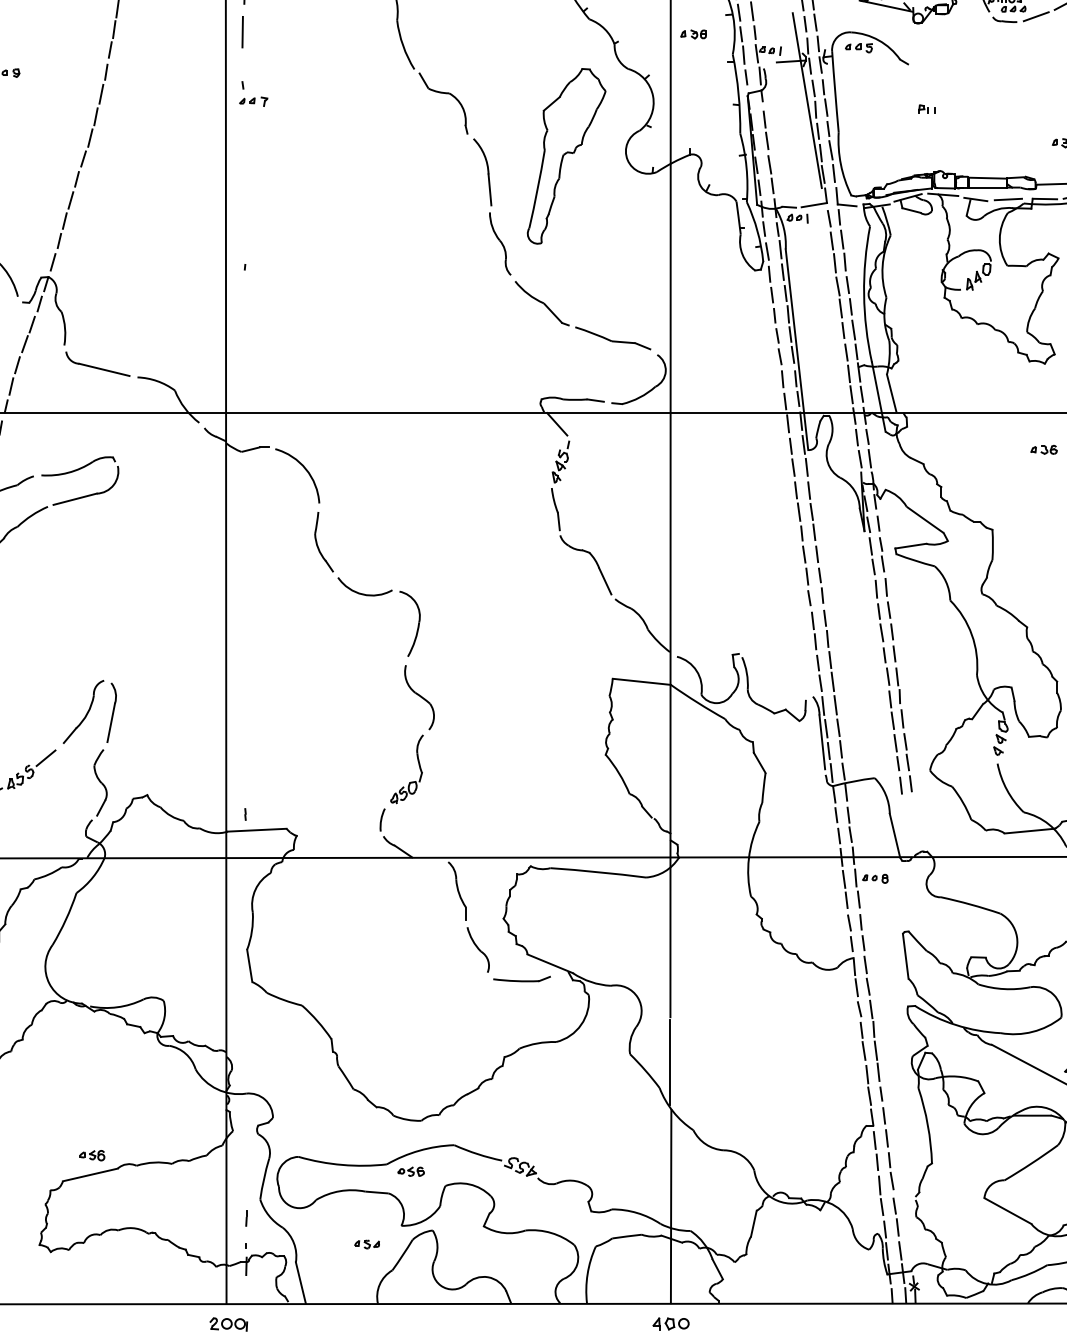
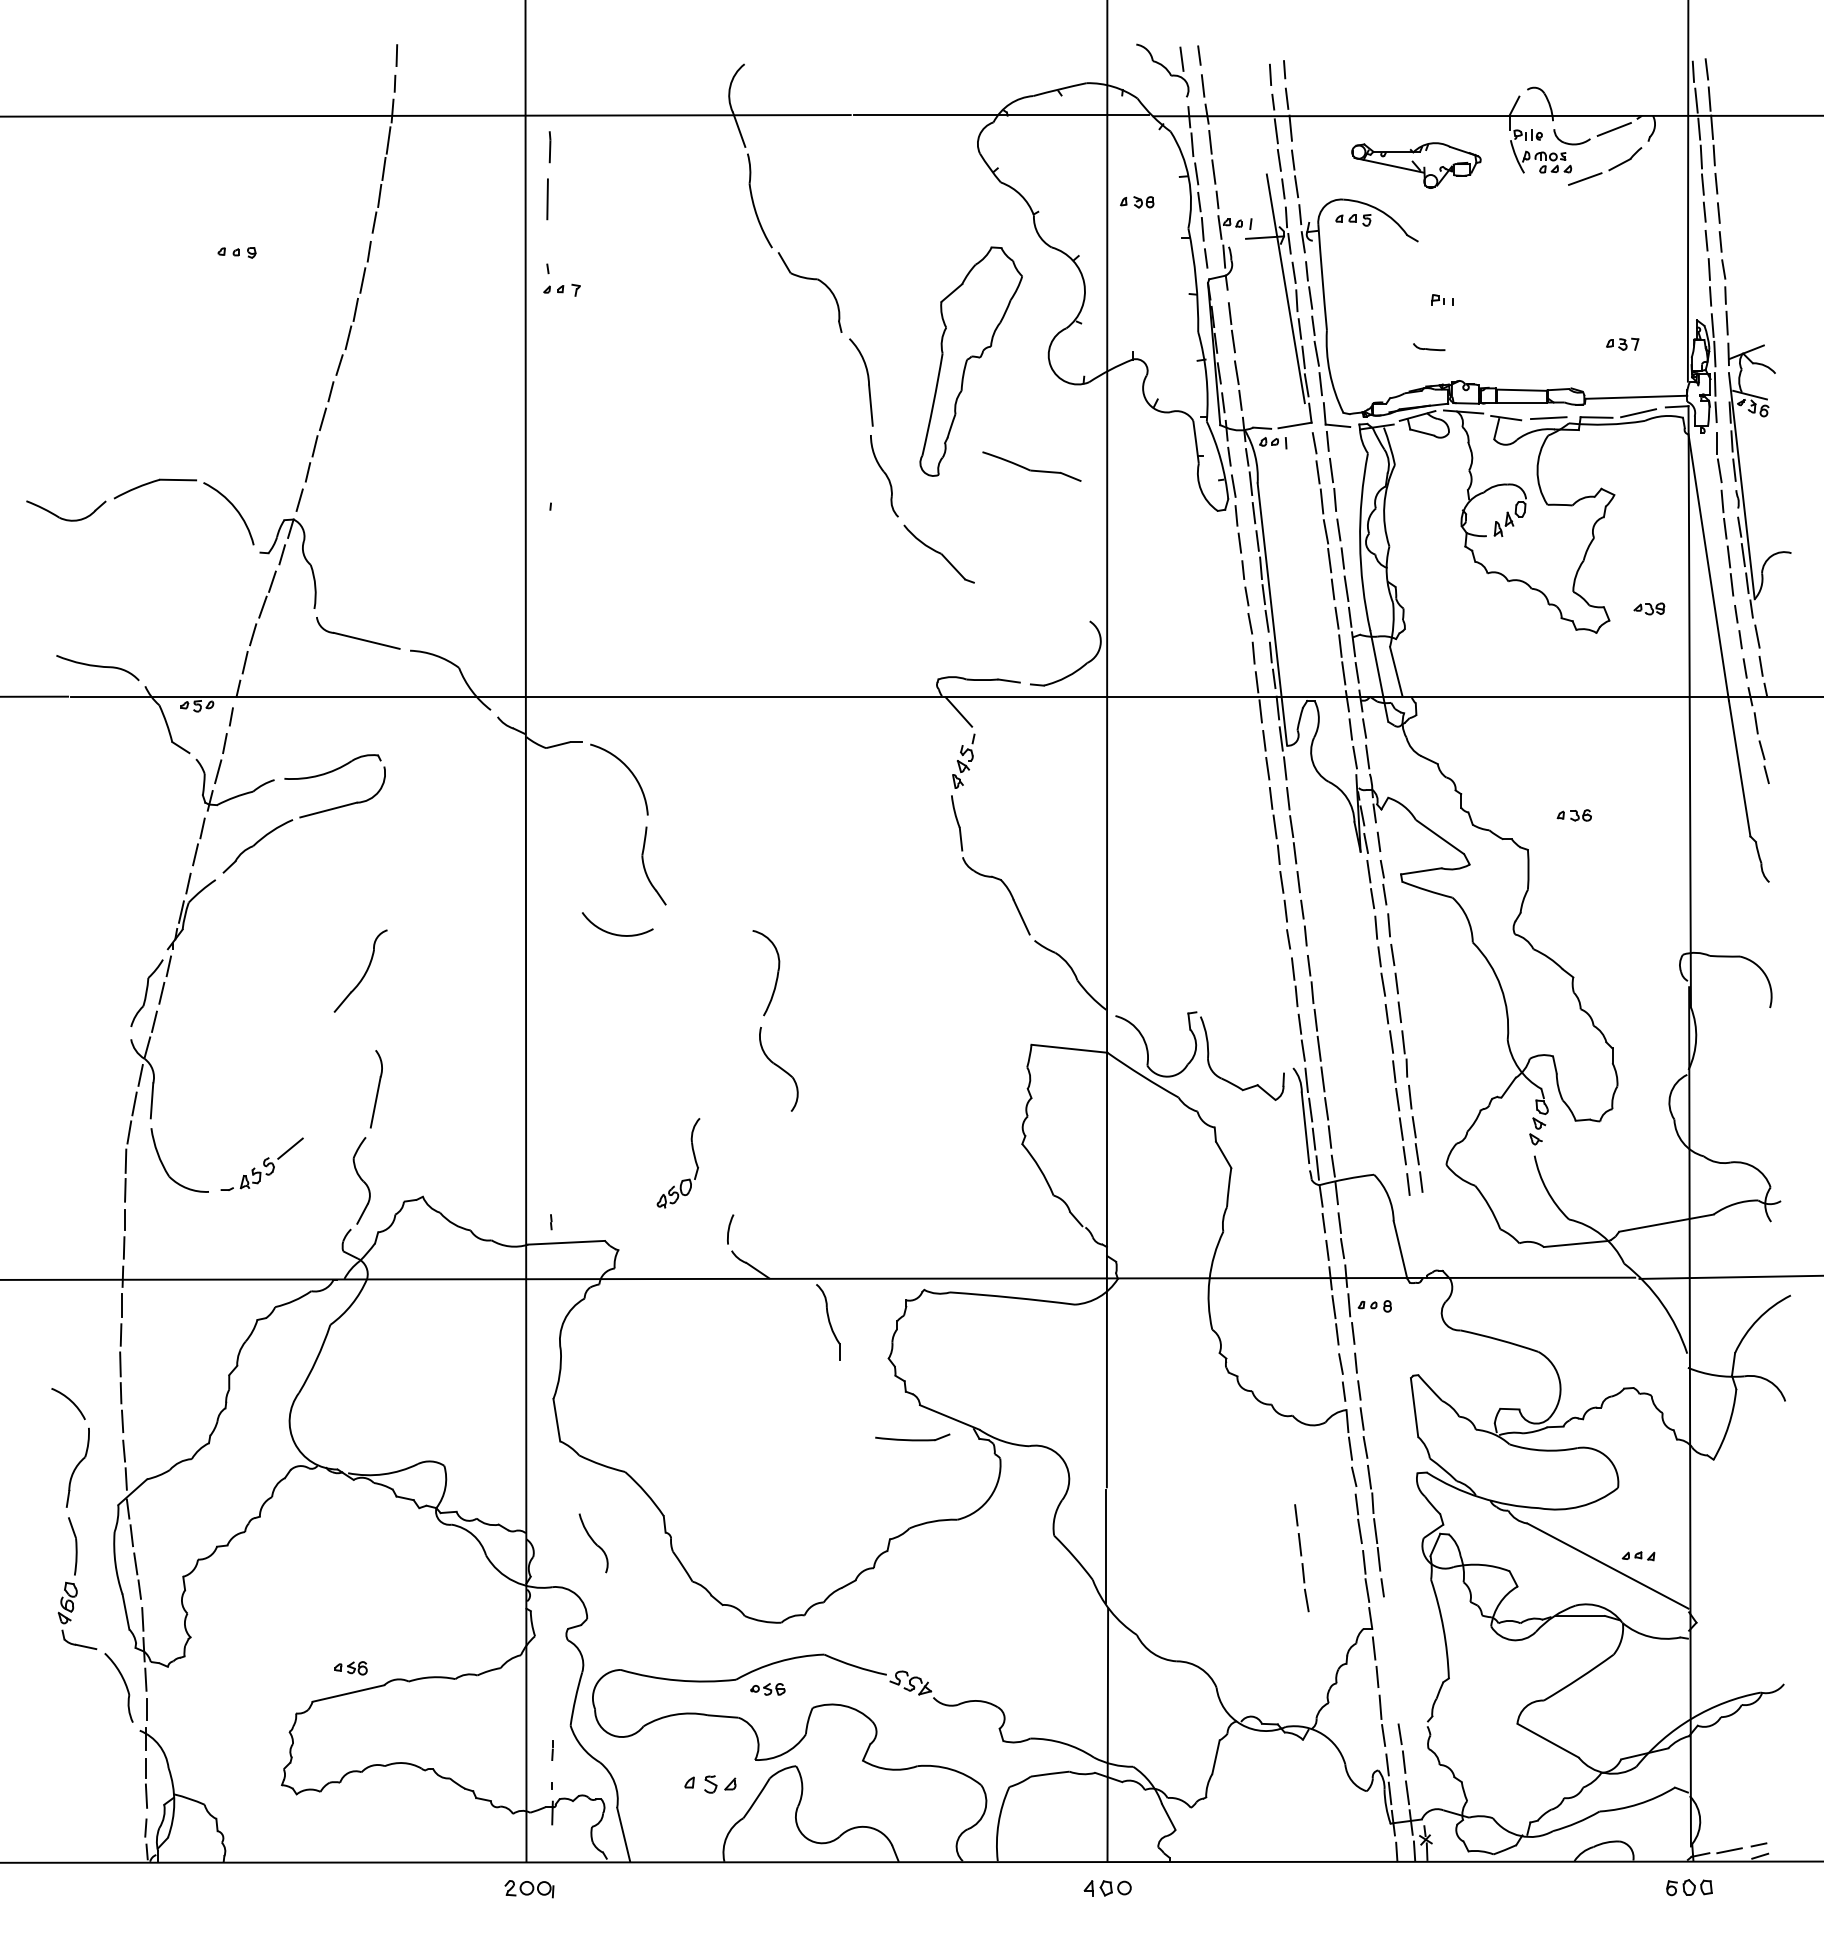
part: (1005, 20) -> (1429, 347), moved
part: (612, 338) -> (1031, 466), moved
part: (1043, 449) -> (1573, 815), moved
arc: (363, 593) -> (615, 933), moved
part: (83, 711) -> (360, 970), moved
part: (419, 767) -> (694, 1160), moved
part: (478, 950) -> (593, 1543), moved
part: (888, 1148) -> (1301, 1558), moved
part: (366, 1244) -> (709, 1784), size x1.6

